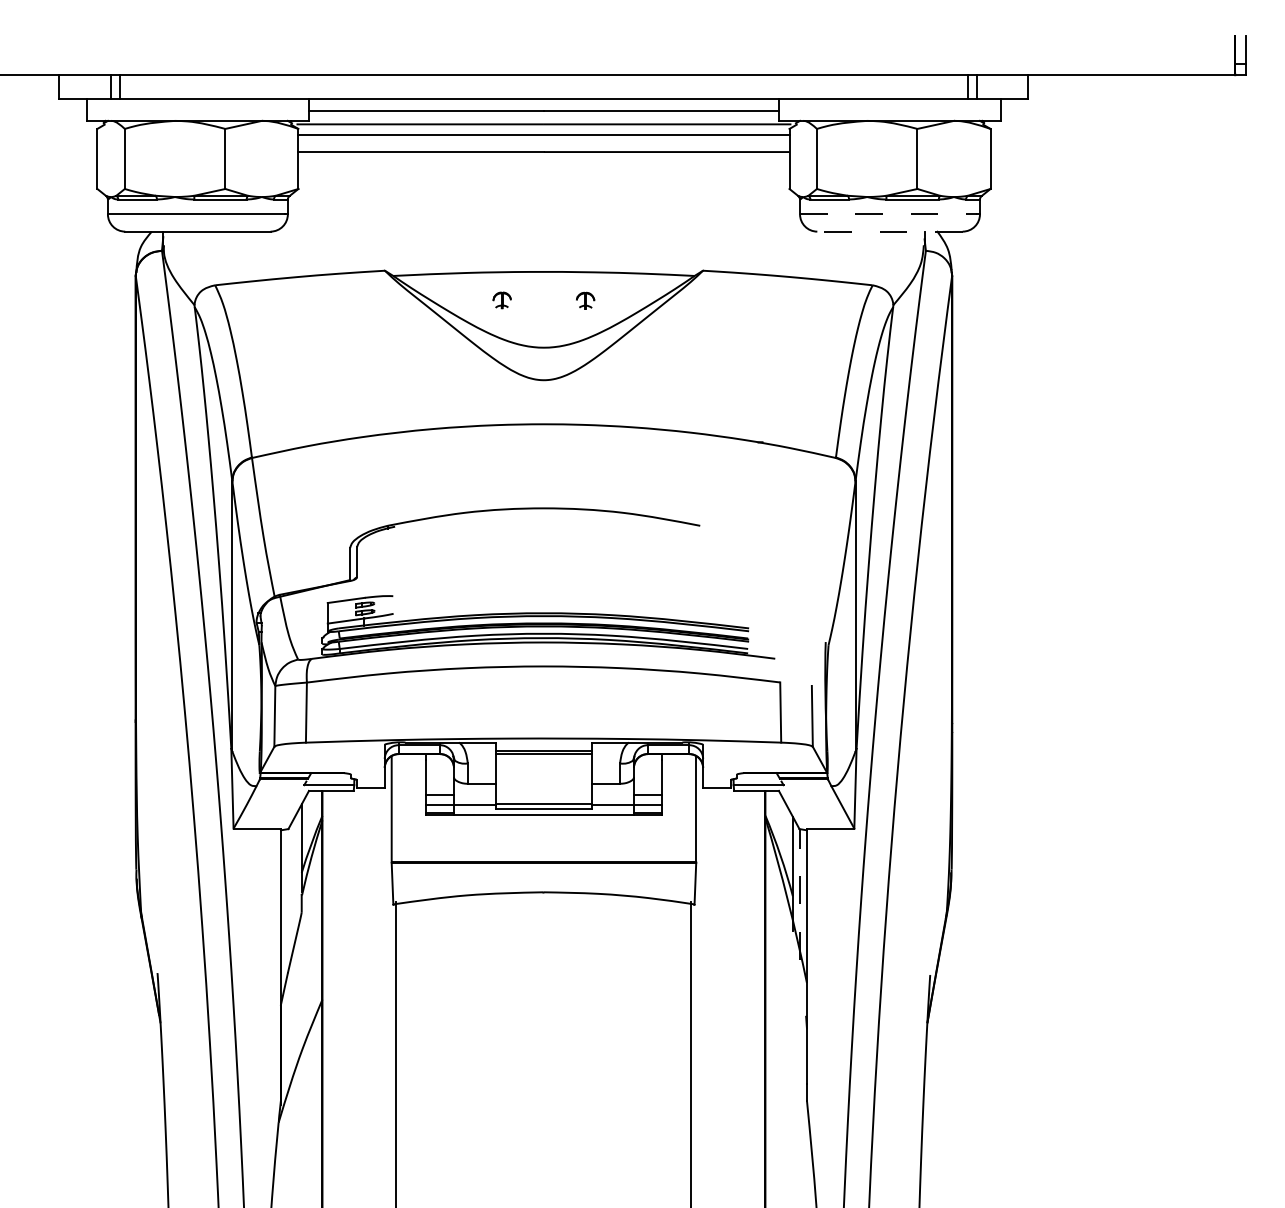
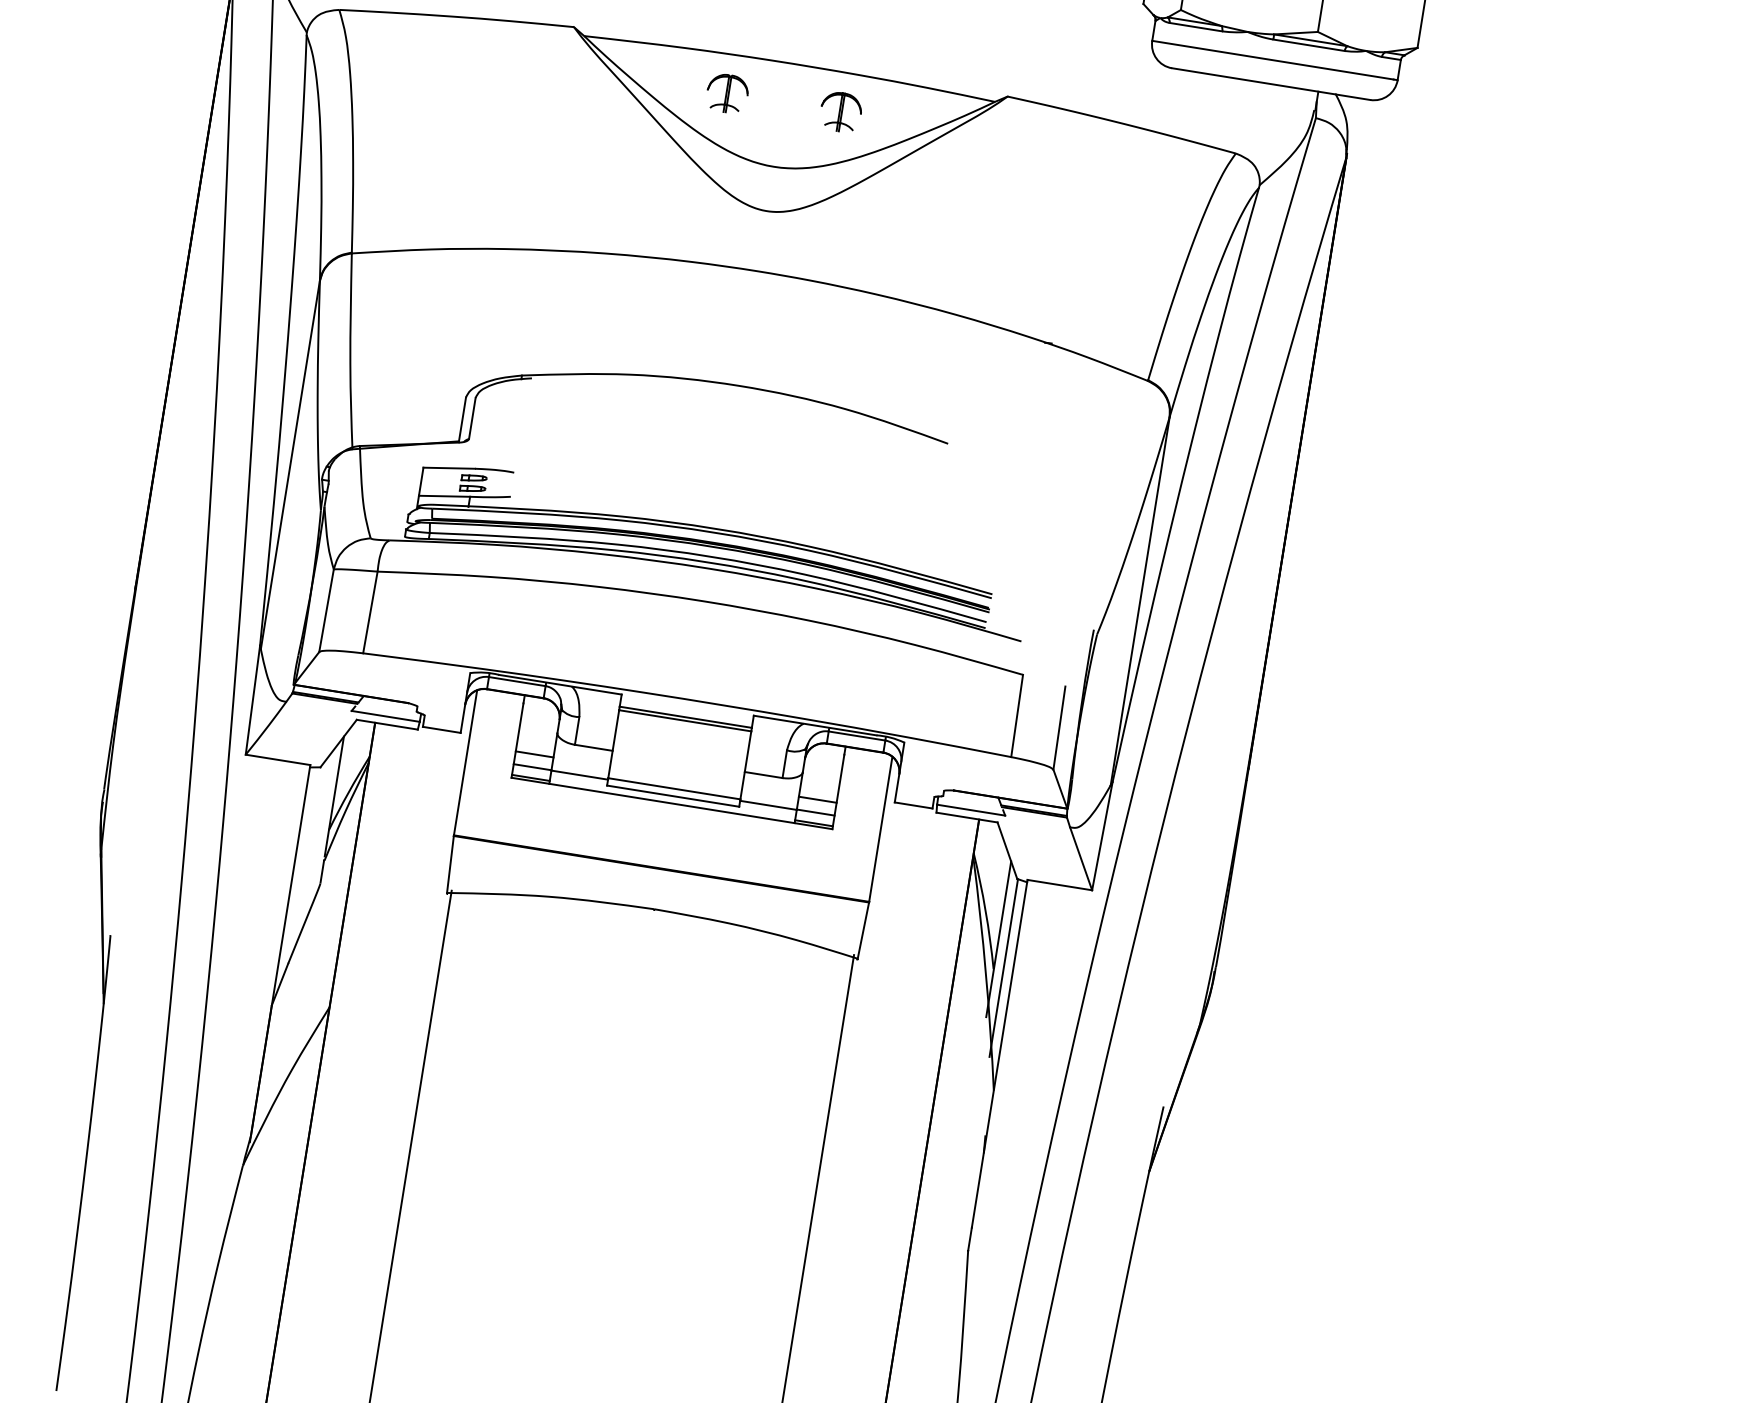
line: (888, 214) -> (1272, 60), dashed -> solid
line: (890, 231) -> (1271, 84), dashed -> solid
part: (501, 300) -> (726, 93), size x1.67
part: (585, 300) -> (840, 111), size x1.67
line: (800, 893) -> (1004, 967), dashed -> solid

